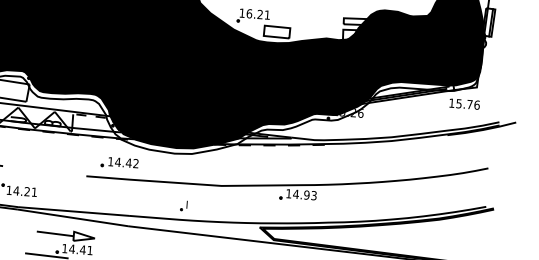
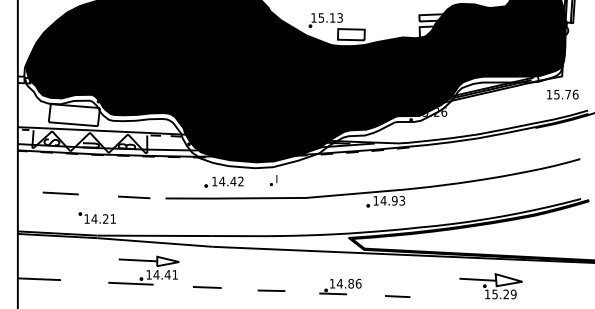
text: (258, 14) -> (330, 17), 16.21 -> 15.13
text: (464, 104) -> (562, 94), moved
part: (119, 162) -> (223, 181), moved
line: (56, 173) -> (134, 197), added
part: (183, 205) -> (273, 180), moved

